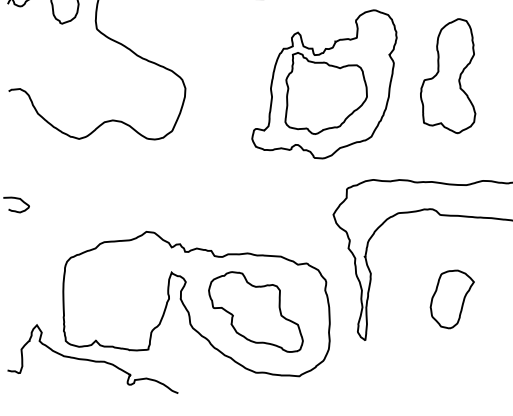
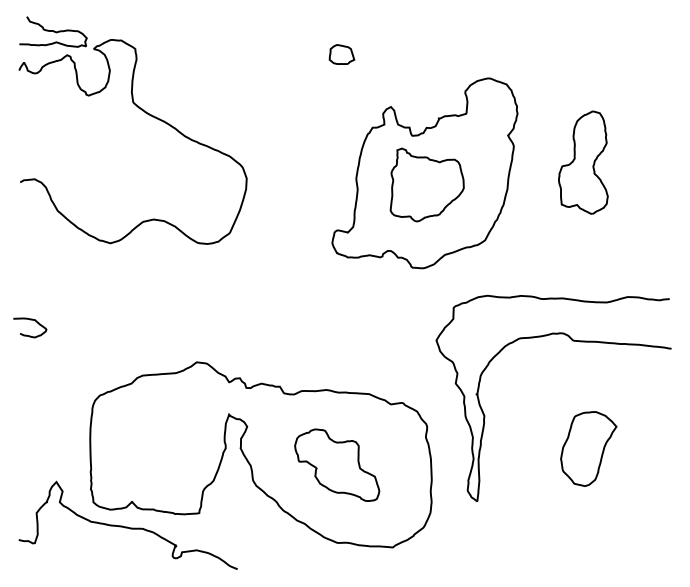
part: (448, 75) -> (583, 162), size x0.7
part: (326, 93) -> (427, 184), size x0.7
part: (256, 312) -> (337, 465), size x0.7

